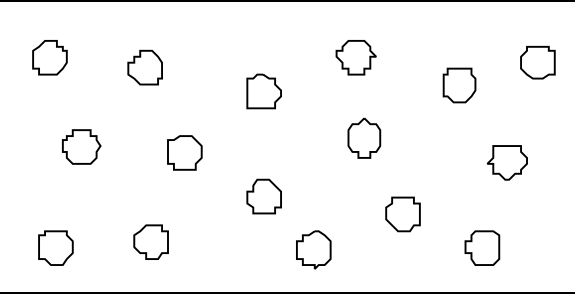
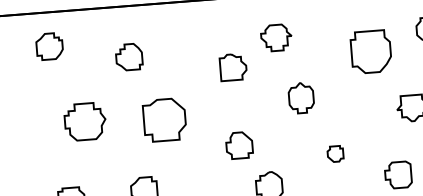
part: (49, 57) -> (49, 46), moved
part: (355, 57) -> (275, 37), moved
part: (459, 85) -> (371, 51), size x1.6
part: (263, 91) -> (232, 67), moved
part: (81, 146) -> (85, 121), size x1.4
part: (184, 152) -> (164, 119), size x1.6
part: (263, 196) -> (238, 145), moved
part: (402, 214) -> (335, 154), size x0.6

